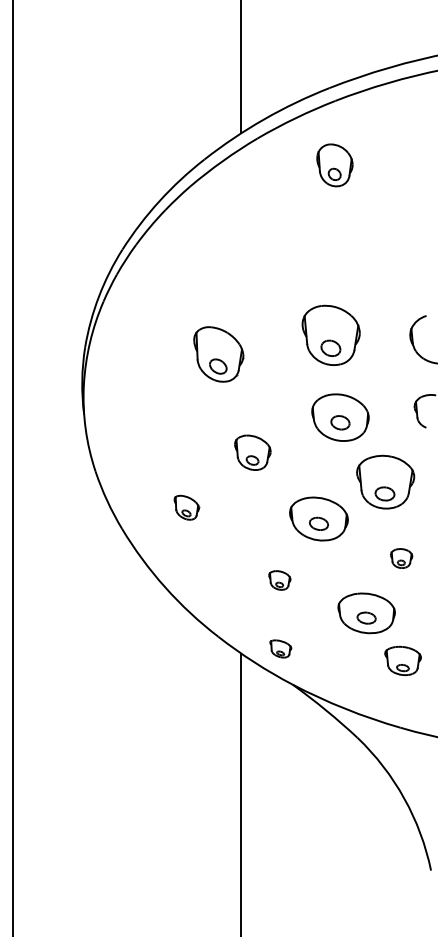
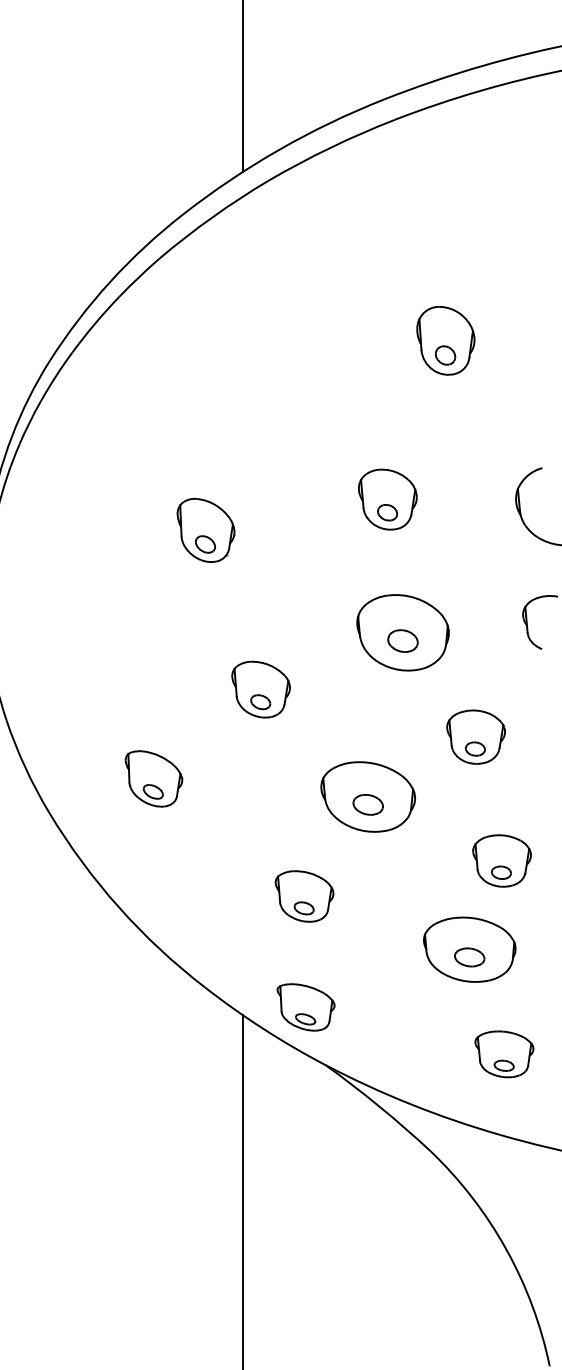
part: (334, 165) -> (445, 341), moved
part: (330, 335) -> (386, 499), size x0.62
part: (218, 354) -> (205, 530), size x0.71
part: (385, 481) -> (475, 736), size x0.62
part: (186, 507) -> (153, 778), size x1.43
part: (401, 558) -> (501, 860), size x1.67
part: (279, 580) -> (304, 896), size x1.67
part: (366, 613) -> (469, 949), moved
part: (280, 648) -> (305, 1006), size x1.67
part: (402, 660) -> (503, 1053), moved

